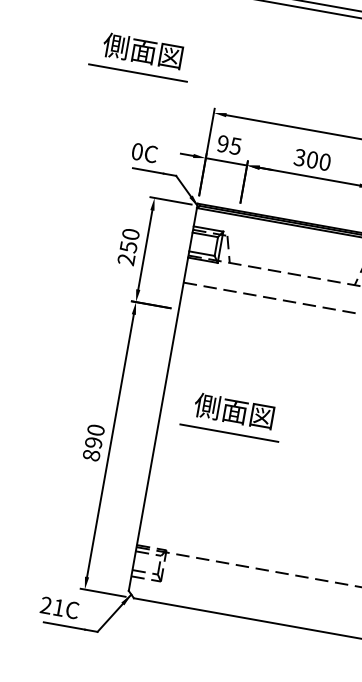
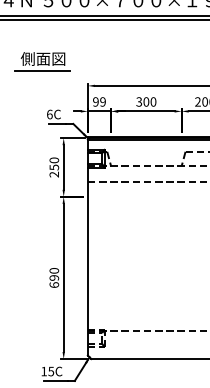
text: (234, 145) -> (102, 101), 95 -> 99
text: (137, 149) -> (49, 113), 0C -> 6C
part: (232, 415) -> (127, 249), removed
text: (90, 454) -> (53, 284), 890 -> 690
text: (52, 606) -> (47, 371), 21C -> 15C

